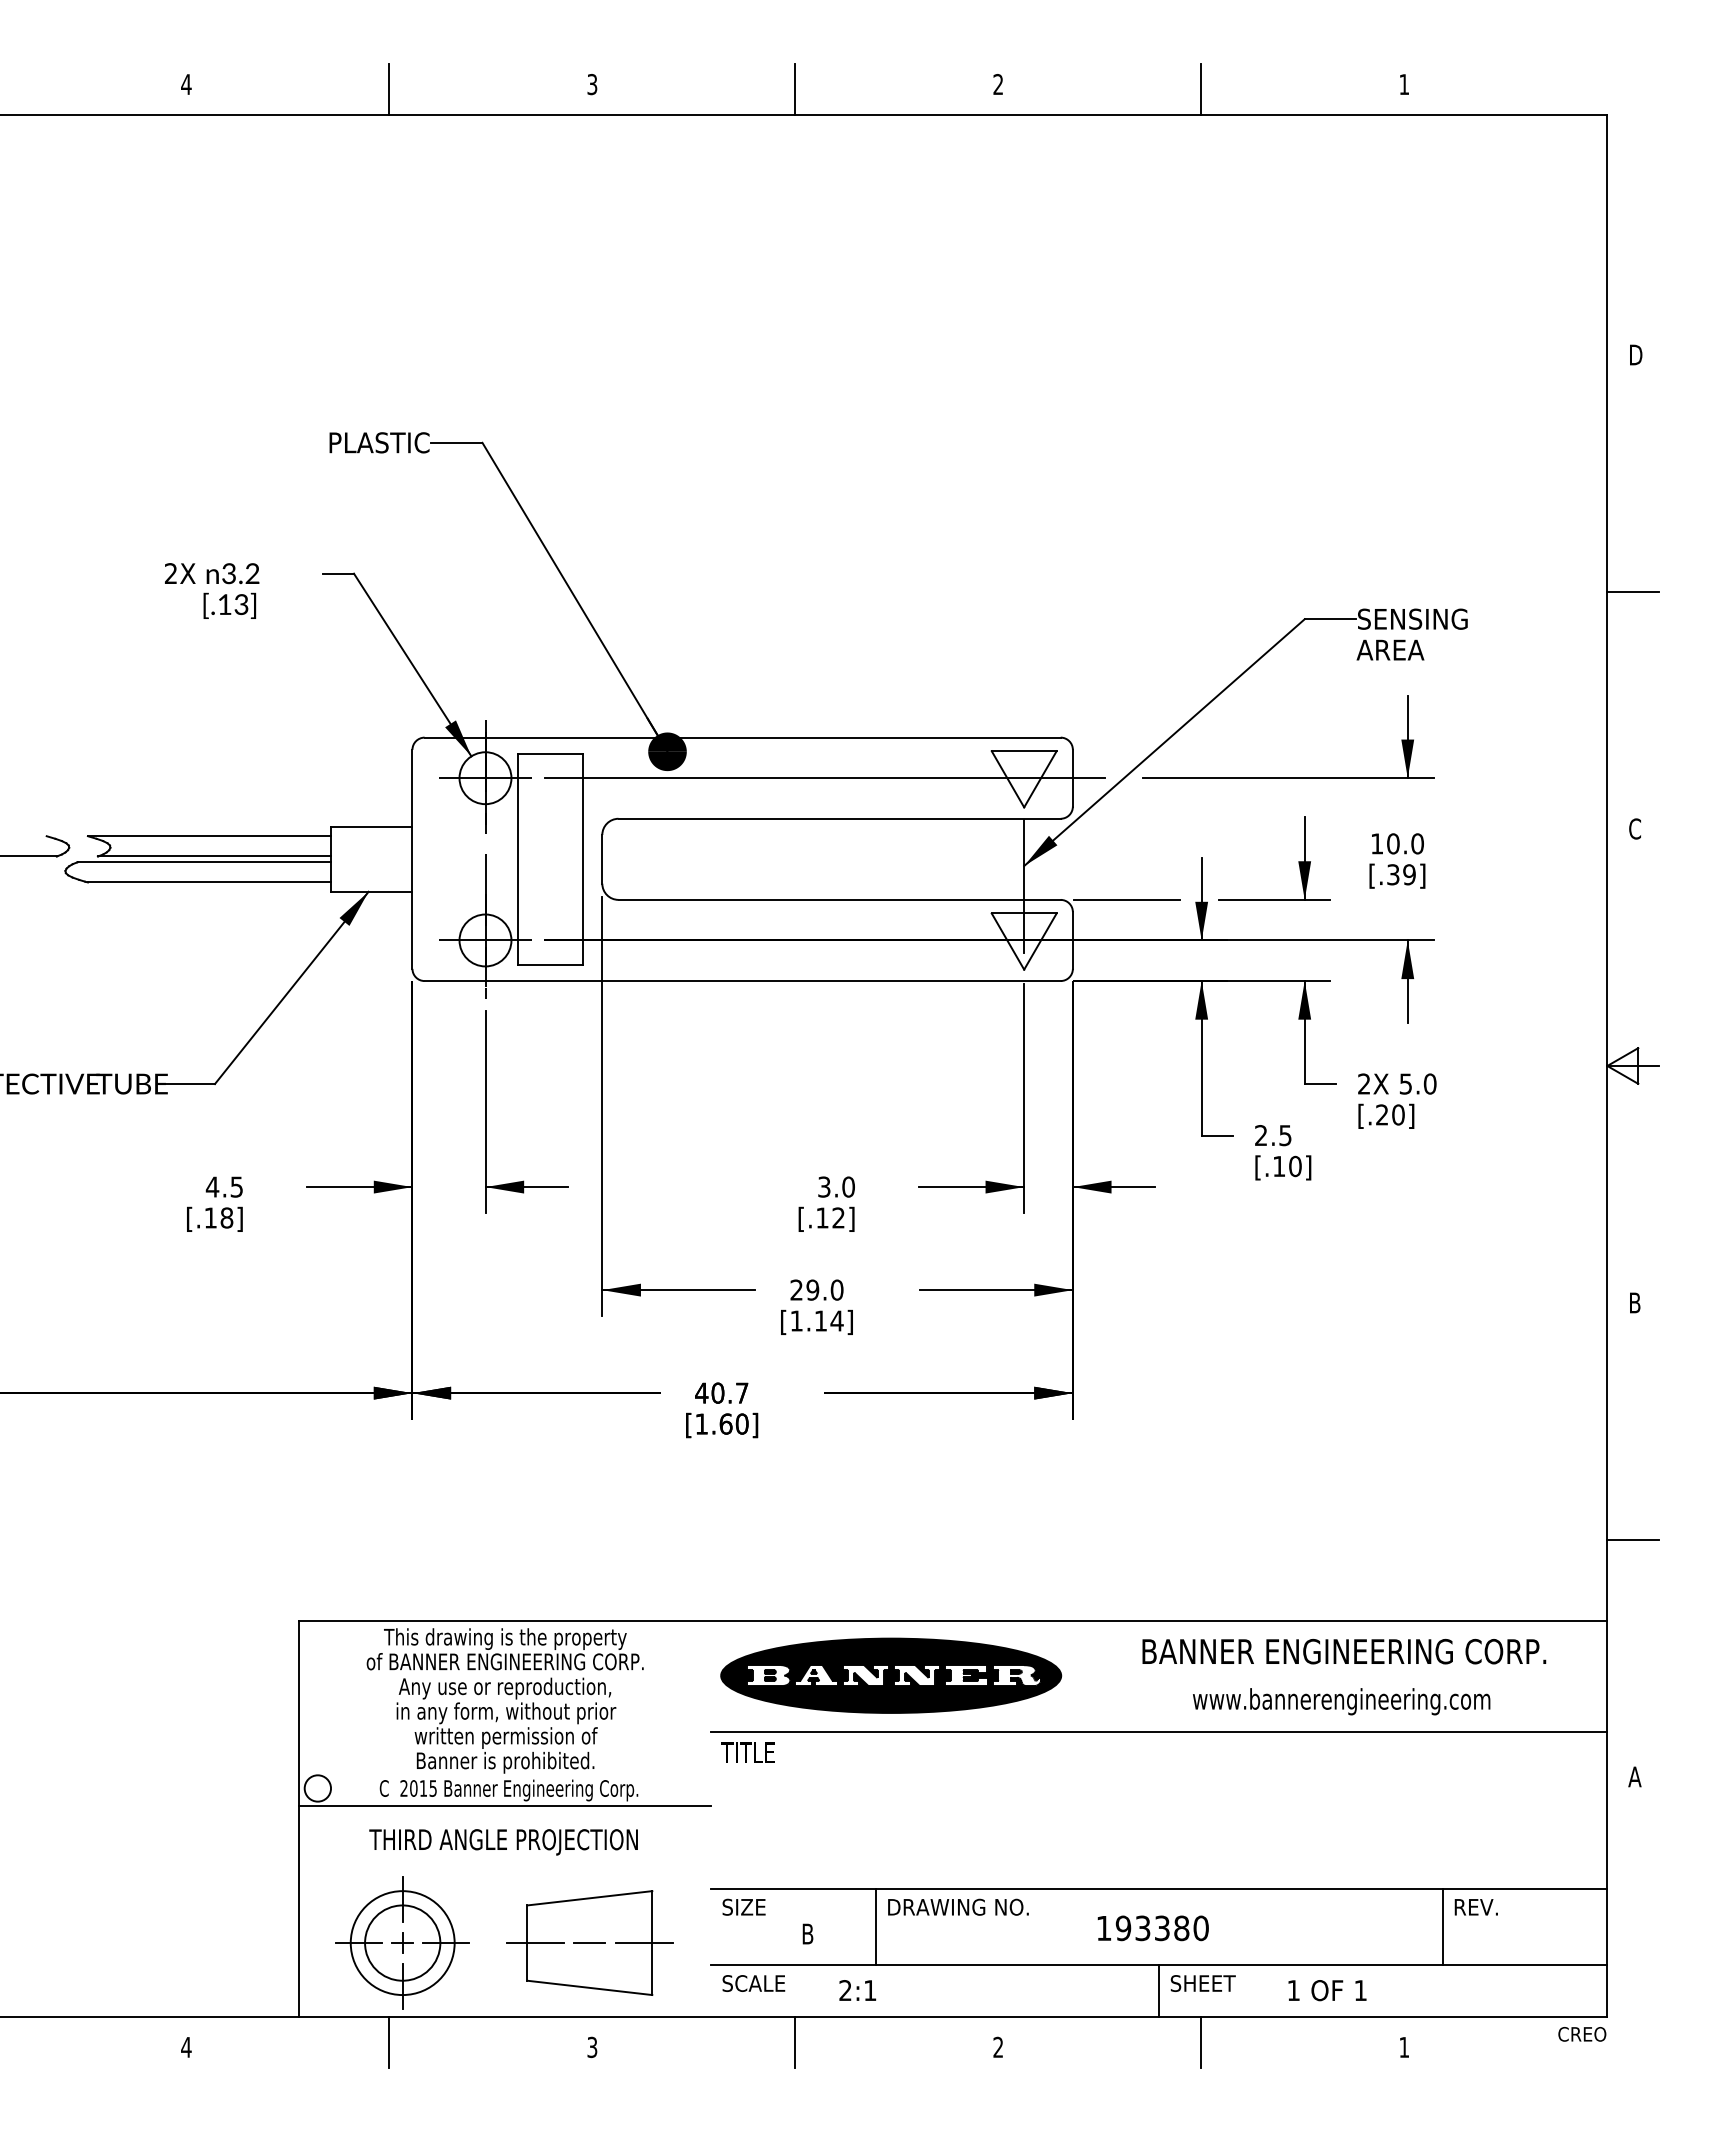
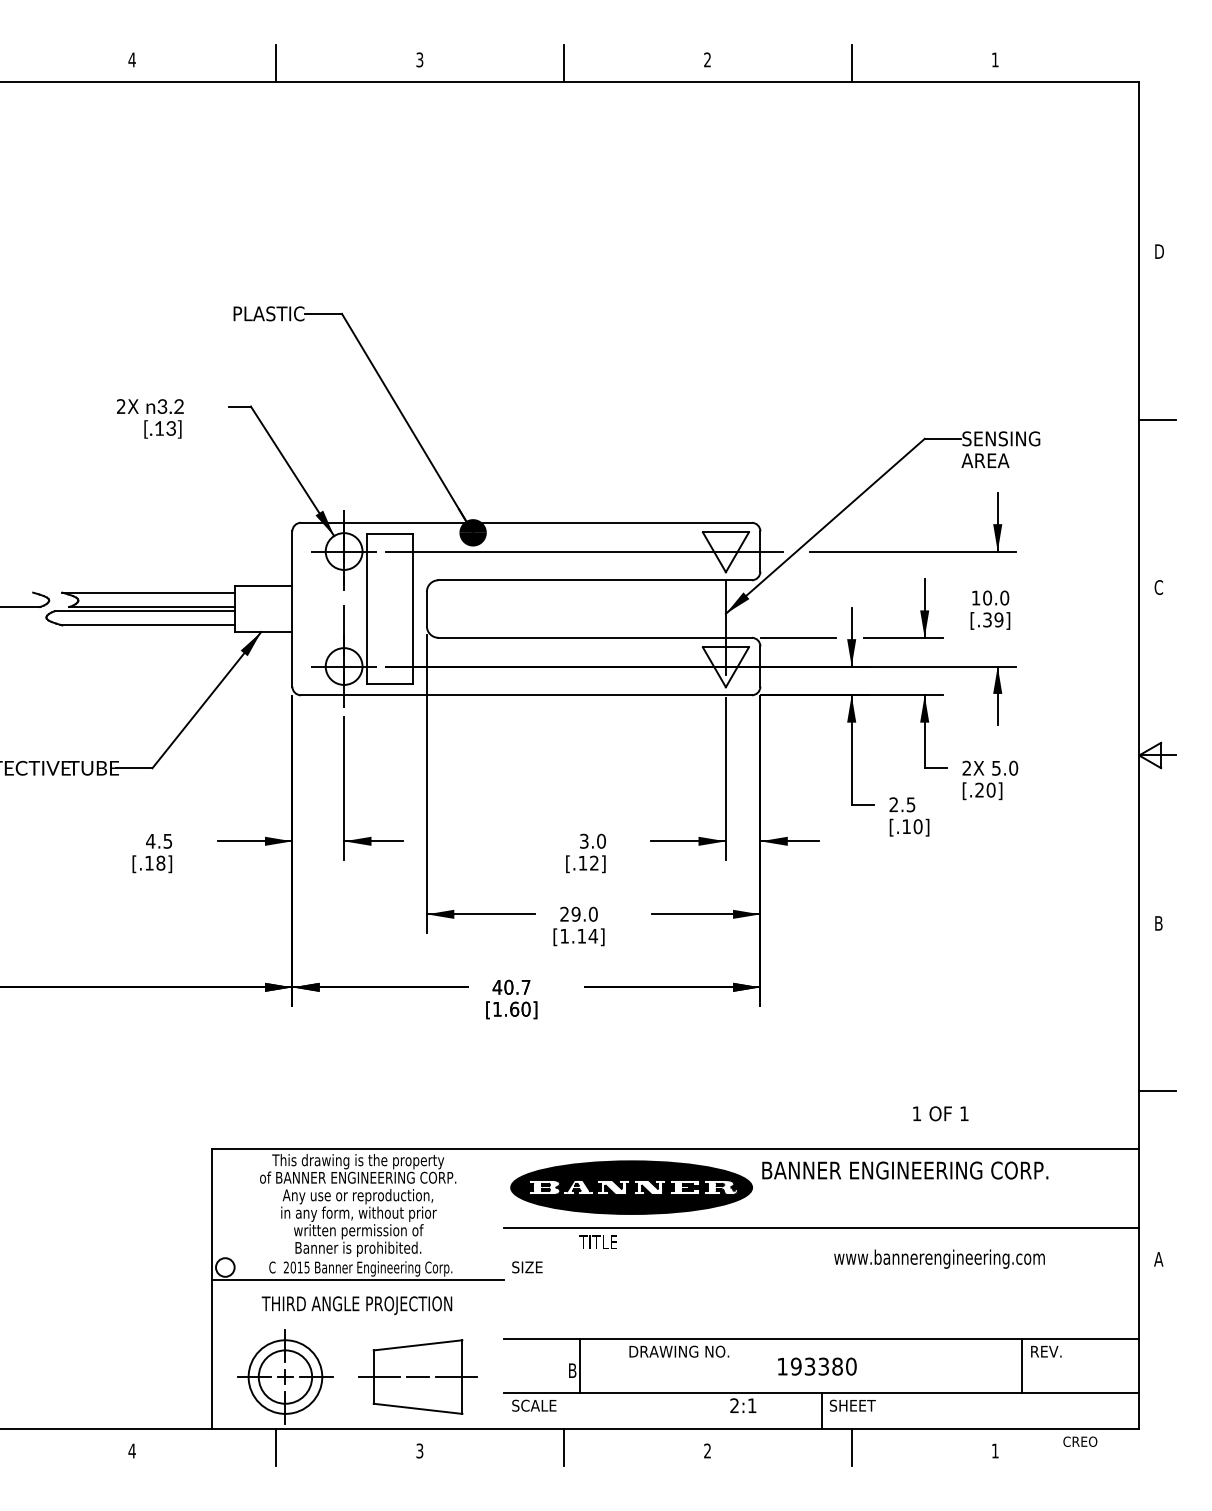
text: (1344, 1651) -> (905, 1170), moved
text: (1341, 1701) -> (939, 1259), moved
text: (747, 1752) -> (597, 1242), moved
text: (743, 1906) -> (526, 1266), moved
line: (875, 1926) -> (580, 1365), moved
text: (857, 1990) -> (743, 1405), moved
text: (1327, 1990) -> (940, 1113), moved
text: (1582, 2034) -> (1080, 1441), moved

